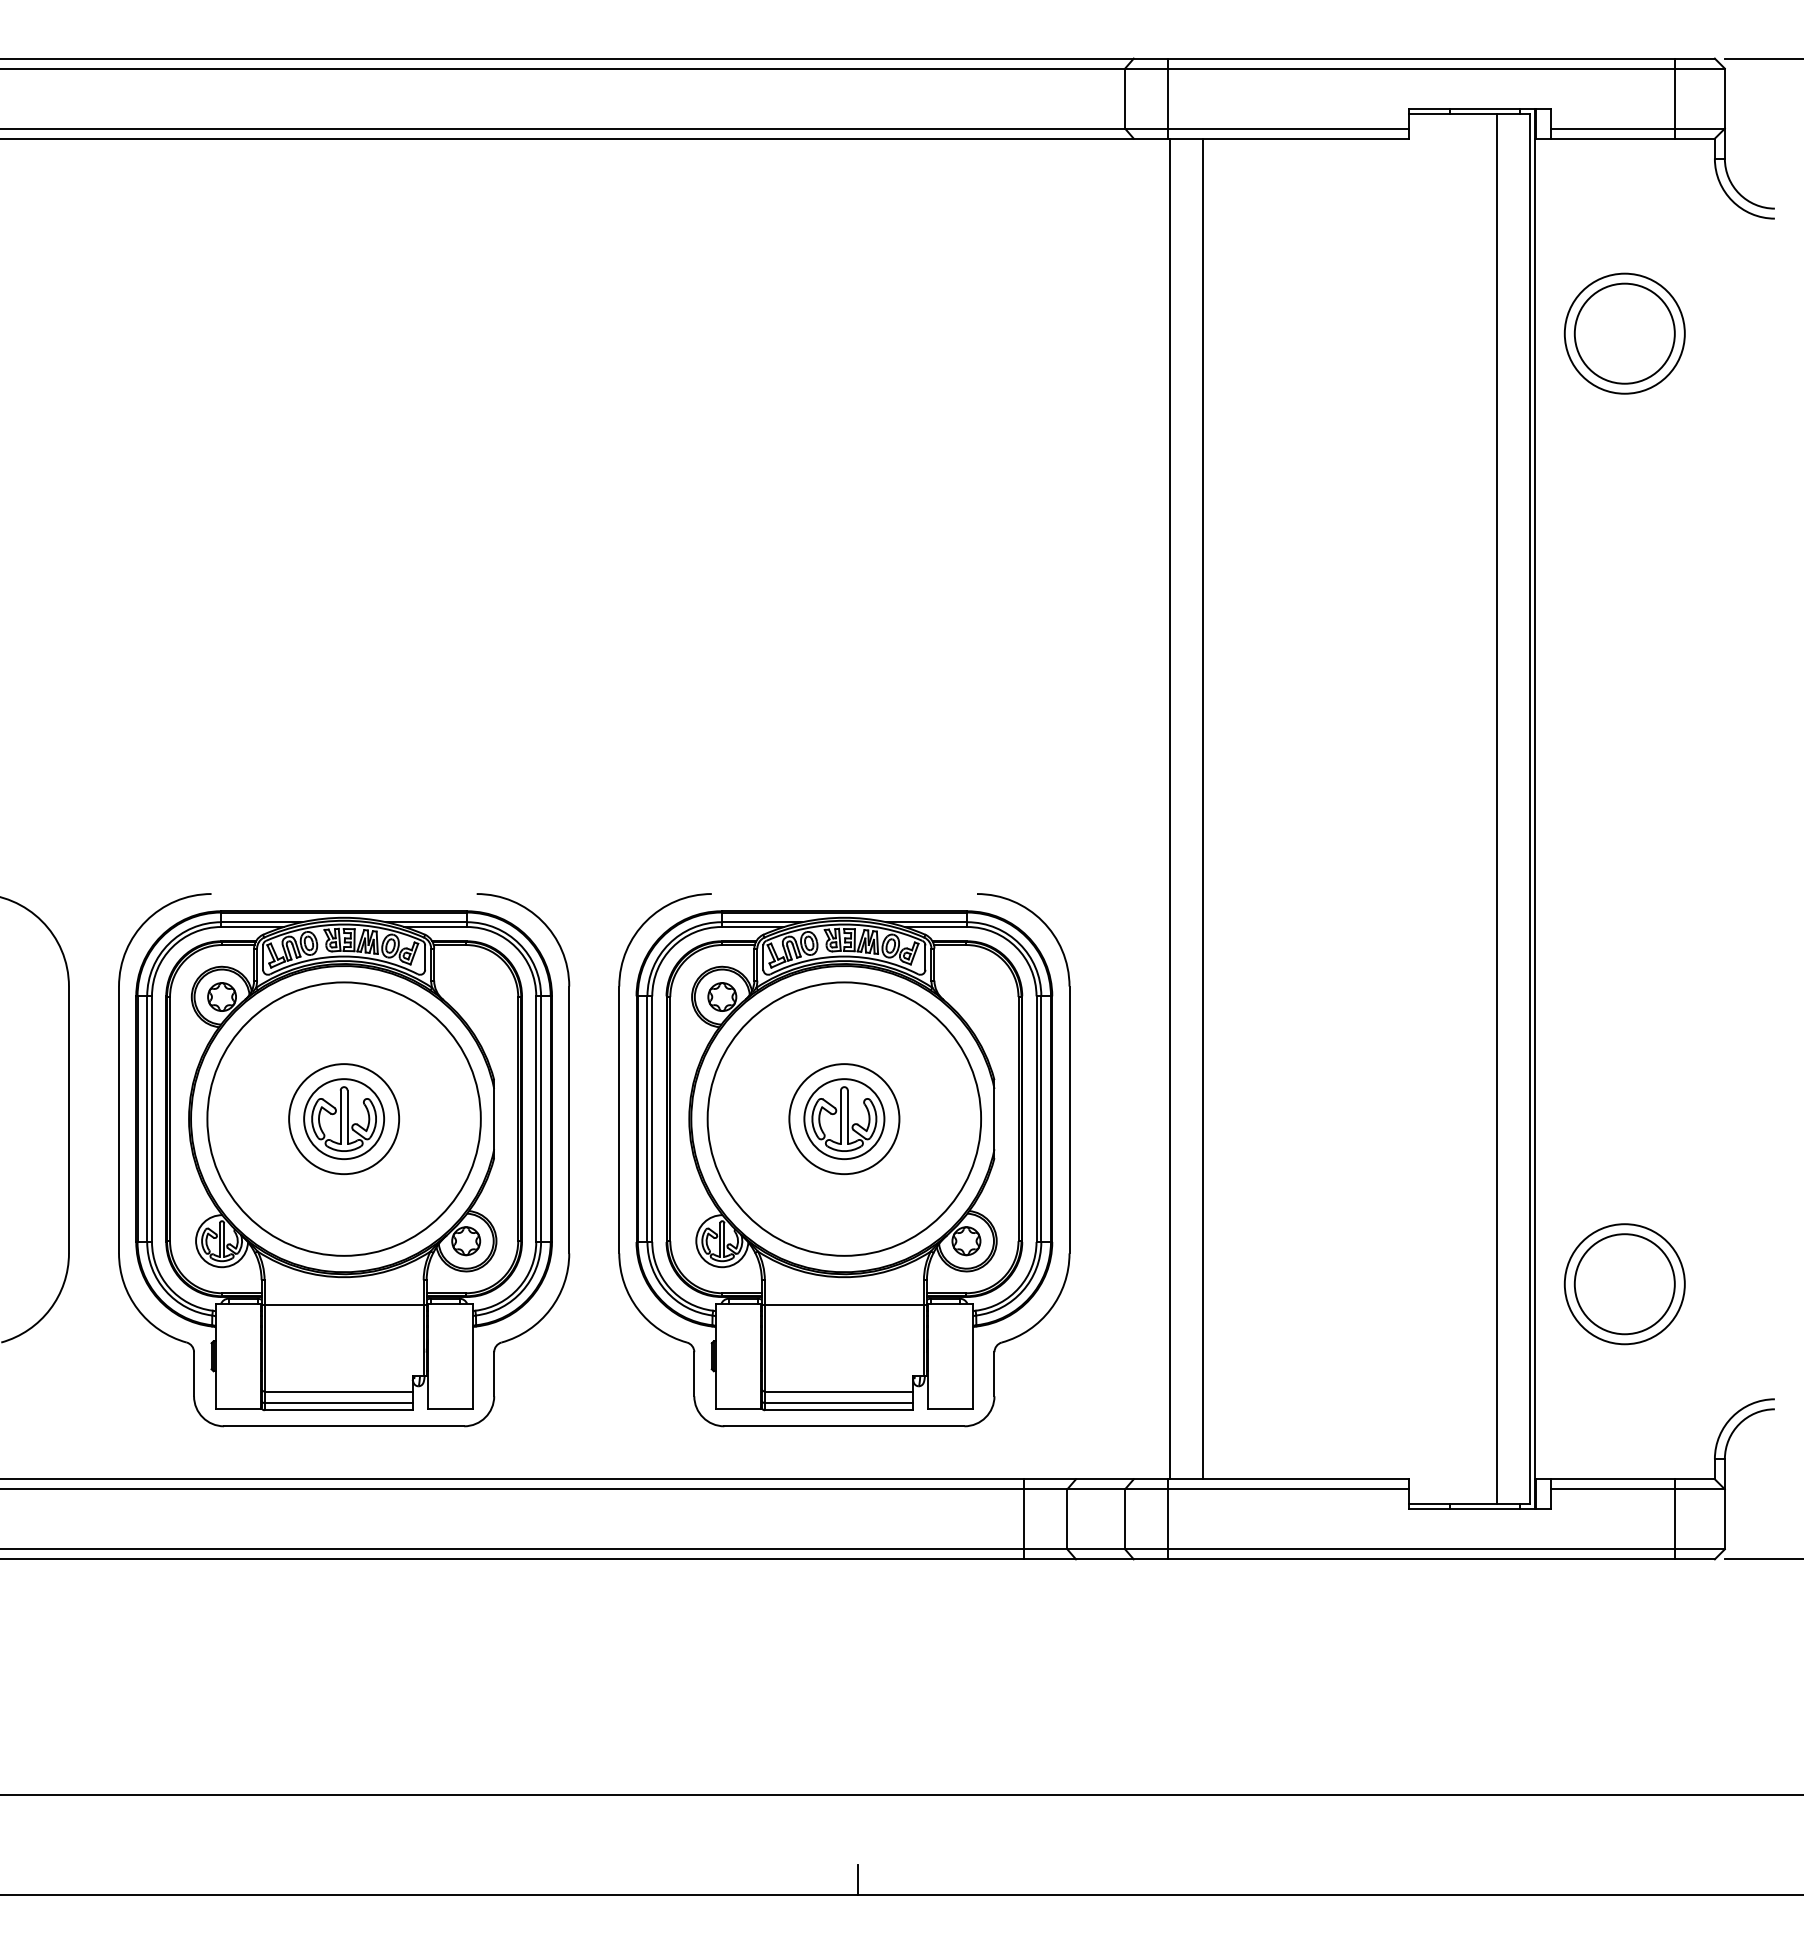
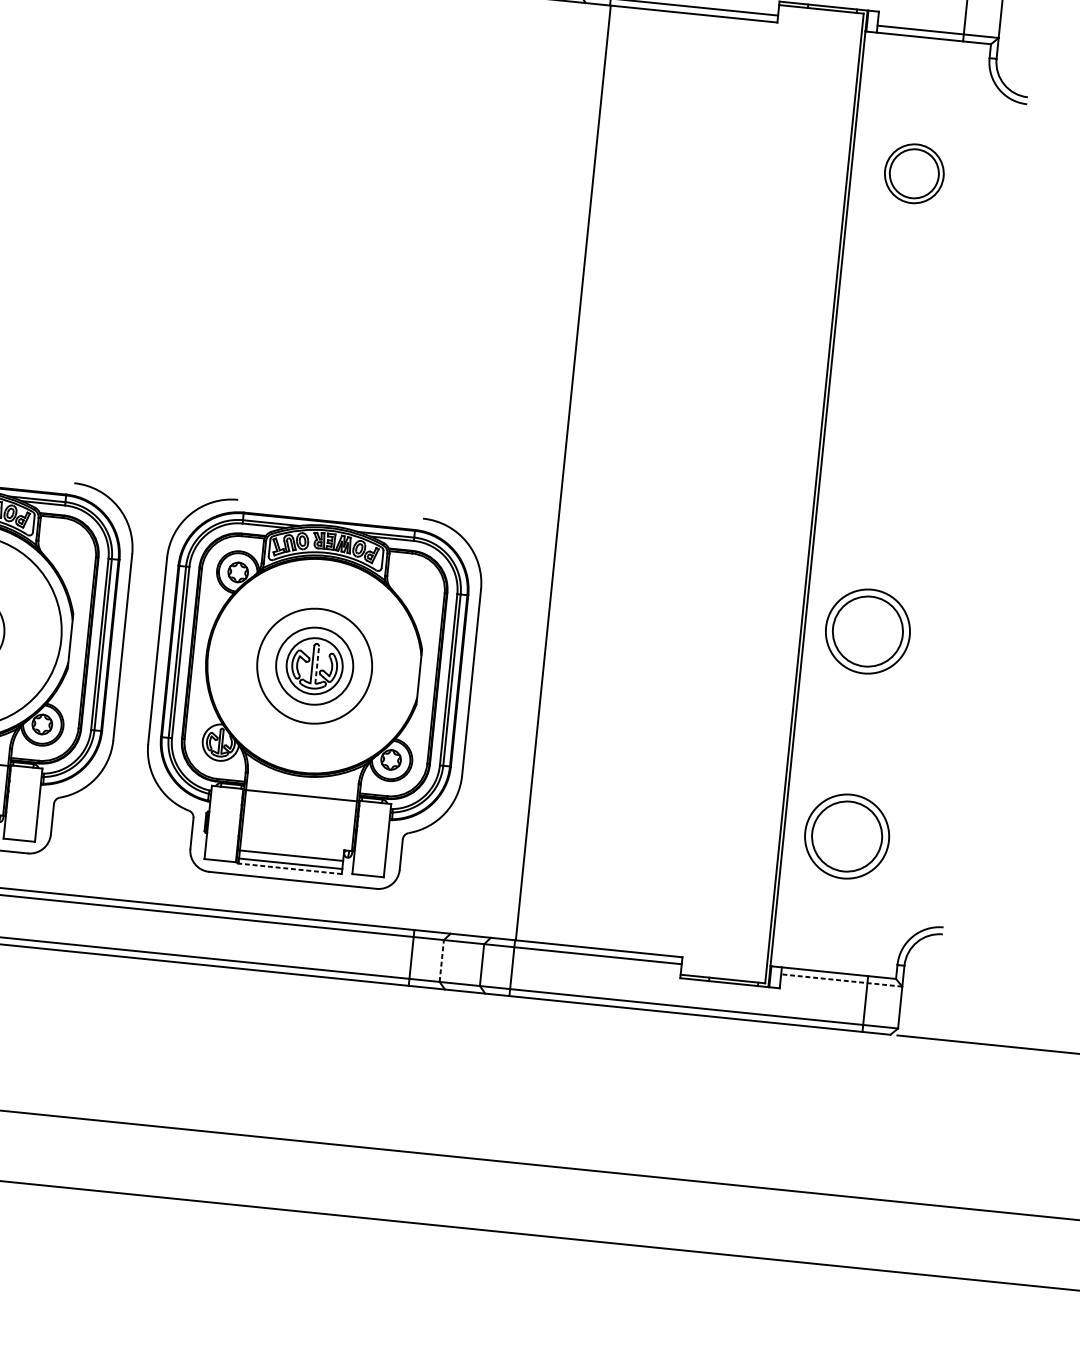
part: (1624, 333) -> (914, 173), size x0.7
line: (1202, 808) -> (586, 474), removed
line: (1496, 808) -> (791, 495), removed
part: (1624, 990) -> (867, 631), added
line: (847, 1117) -> (316, 665), solid -> dashed
circle: (844, 1118) -> (314, 665), size x0.6
line: (838, 1410) -> (289, 868), solid -> dashed
line: (1637, 1489) -> (841, 980), solid -> dashed
line: (1067, 1518) -> (441, 960), solid -> dashed
line: (858, 1880) -> (270, 1198), removed

